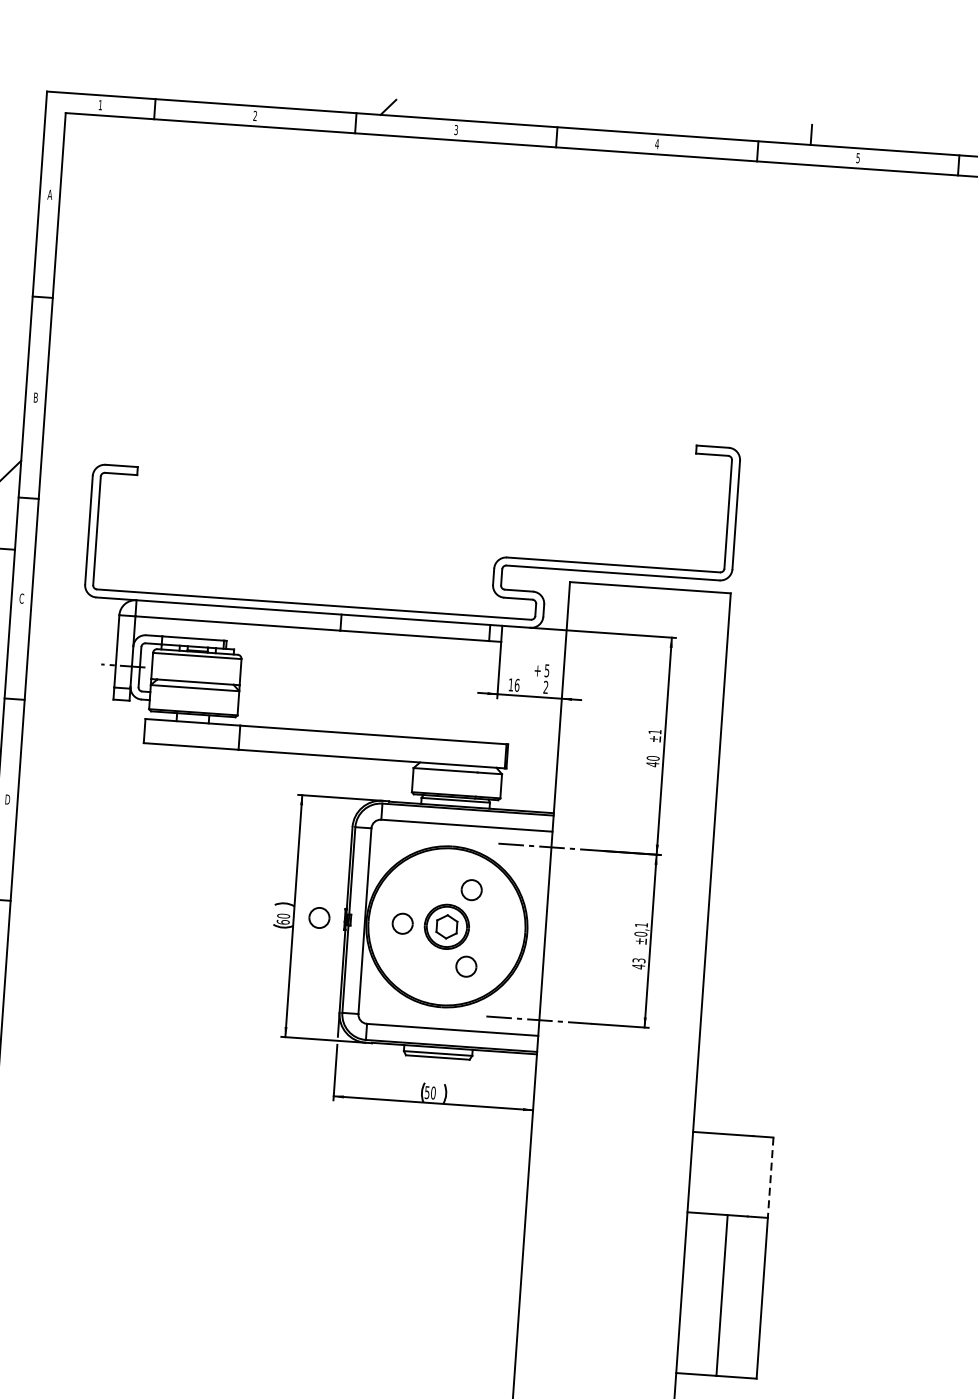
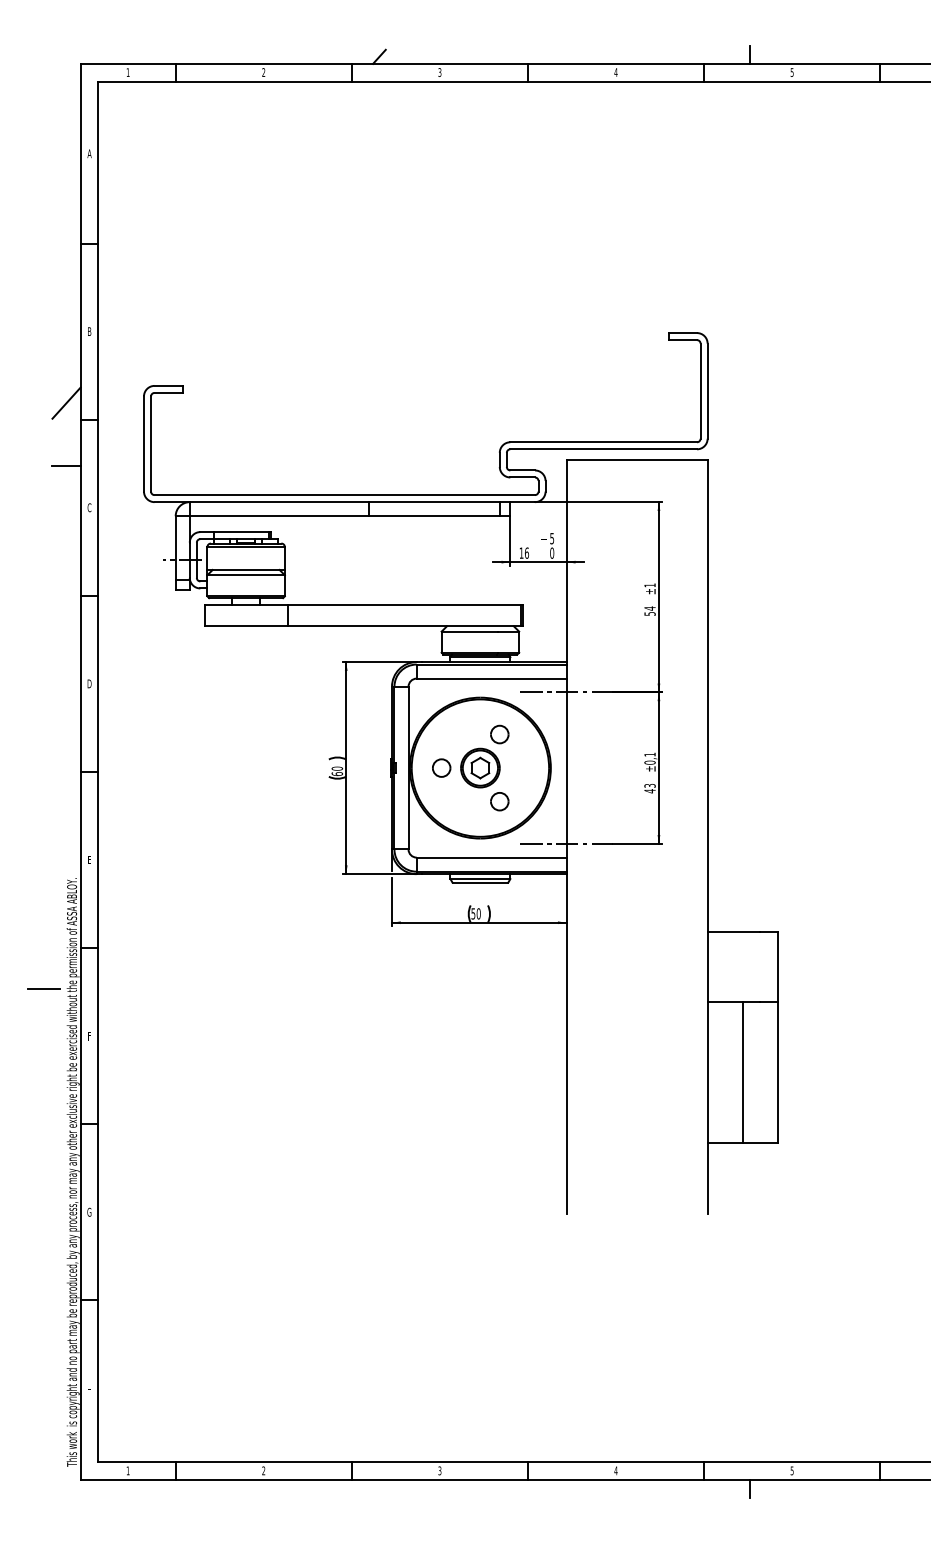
text: (546, 686) -> (552, 552), 2 -> 0
text: (652, 761) -> (649, 611), 40 -> 54
part: (319, 917) -> (368, 767), removed
line: (771, 1178) -> (778, 967), dashed -> solid

